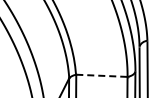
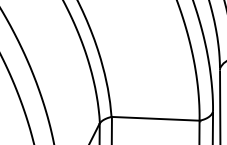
line: (101, 75) -> (155, 118), dashed -> solid

